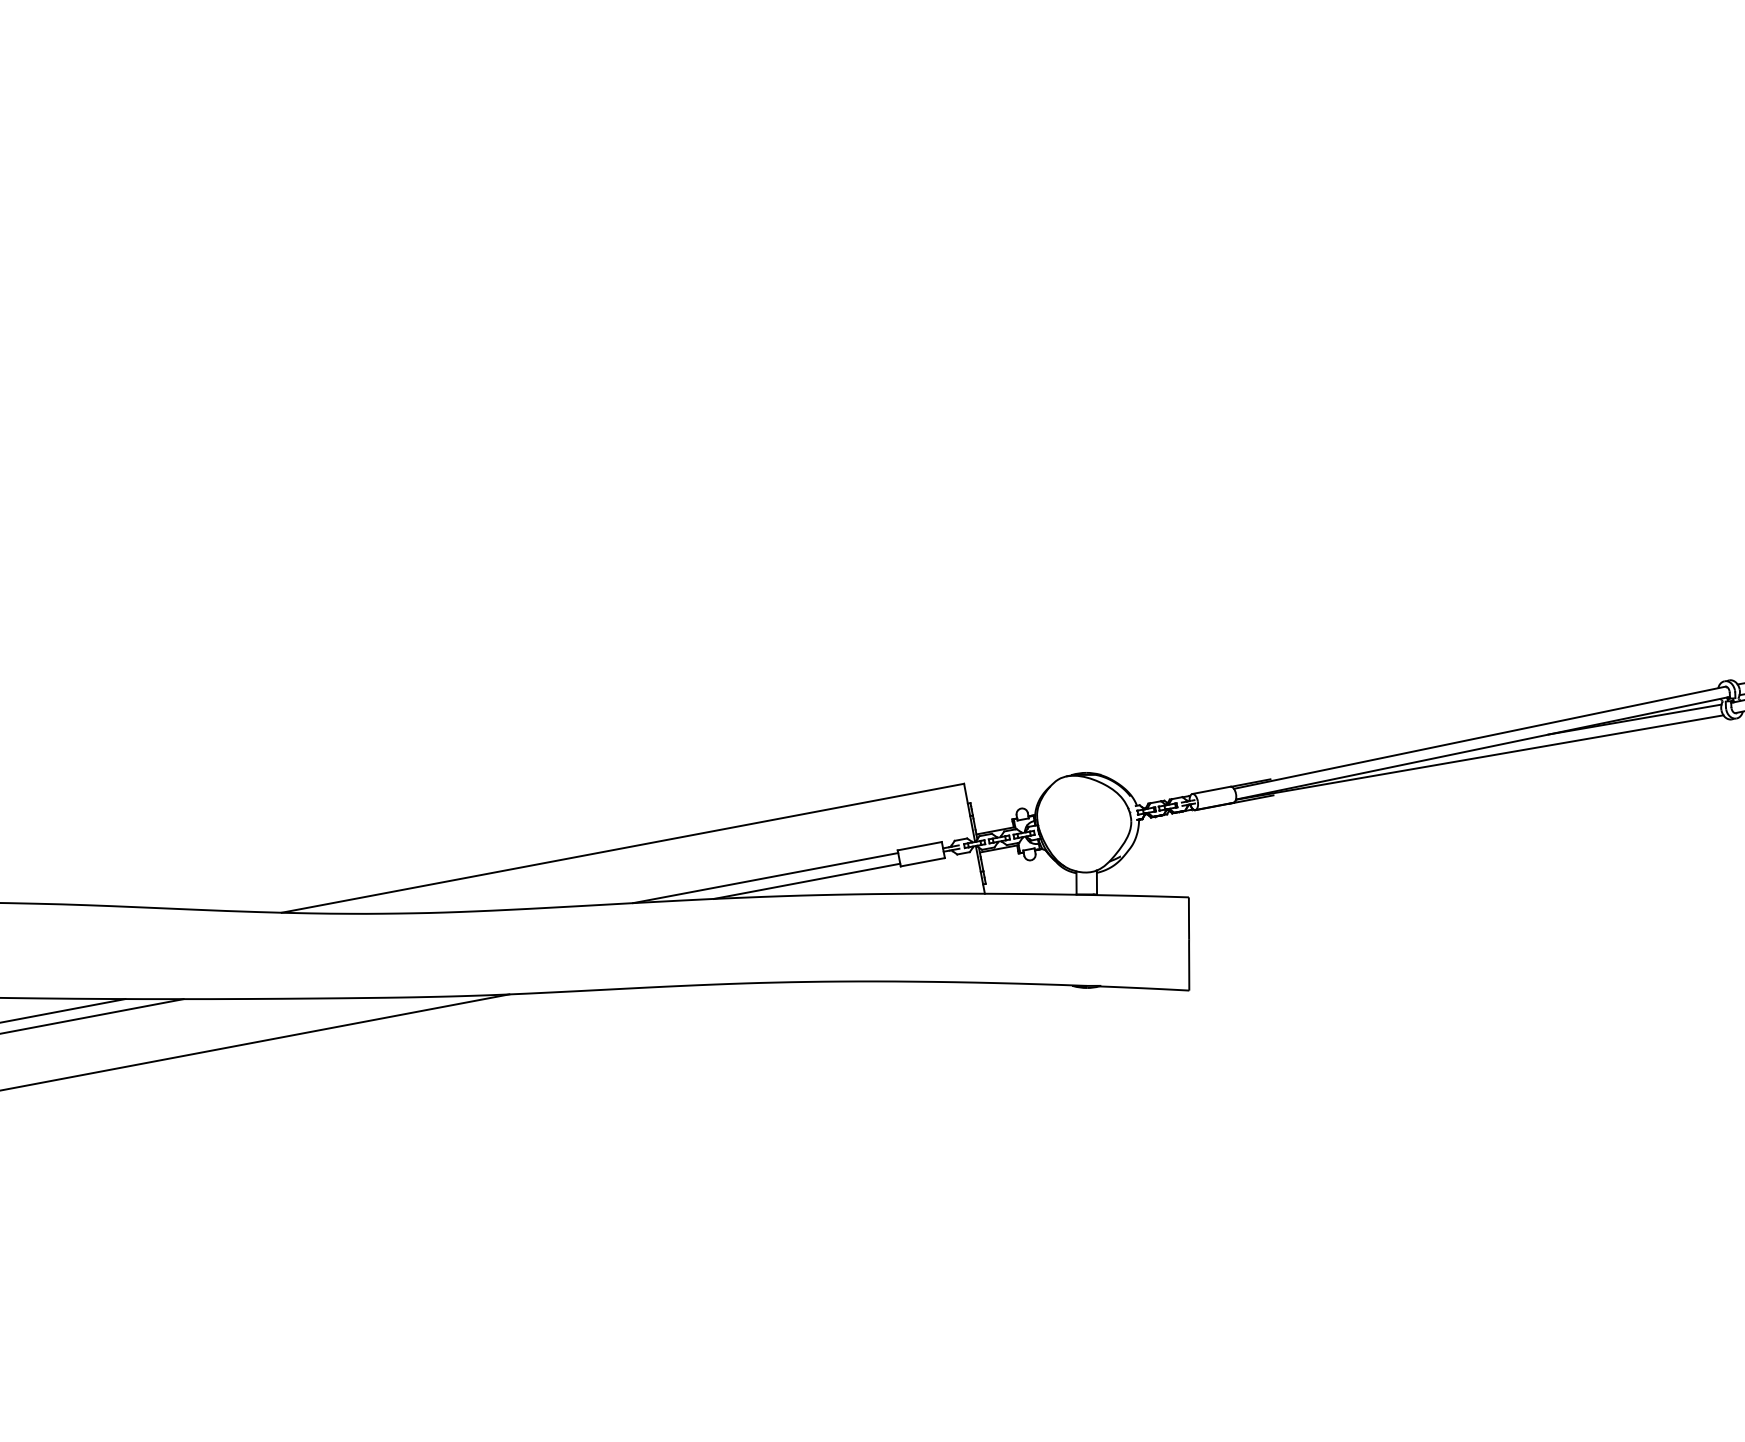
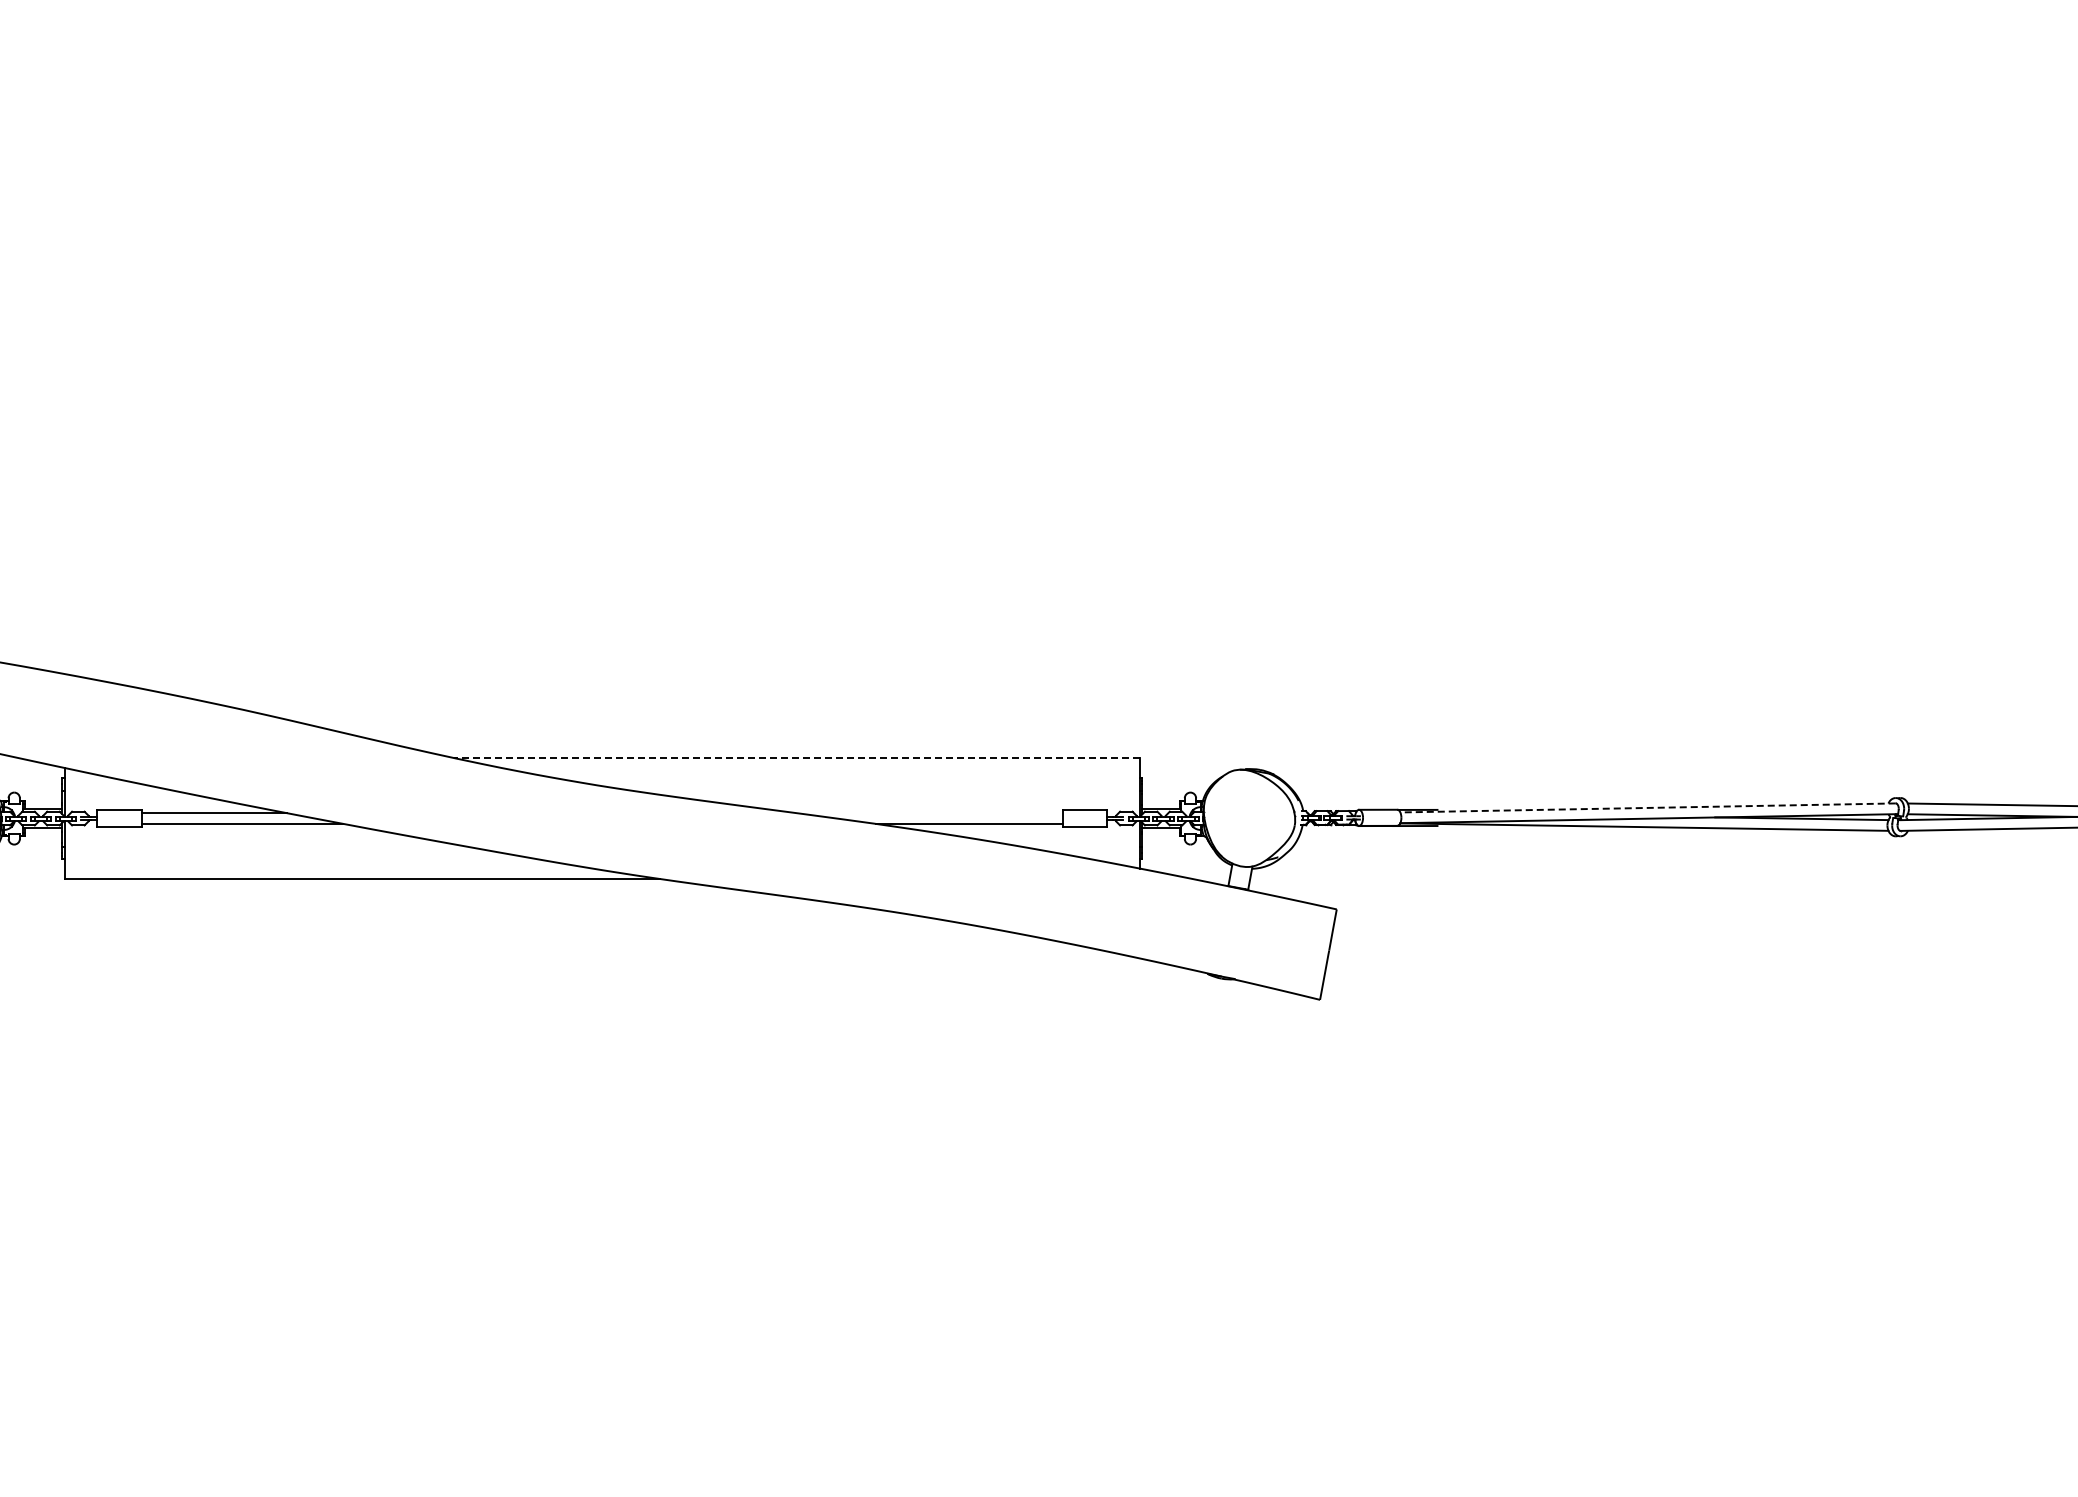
line: (1480, 737) -> (1648, 807), solid -> dashed
line: (623, 848) -> (797, 758), solid -> dashed
line: (765, 878) -> (929, 813), removed

